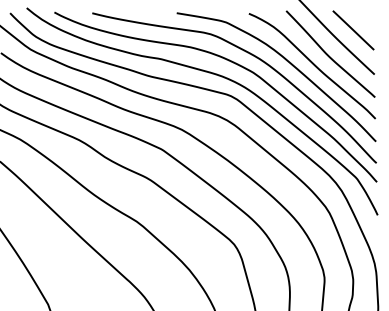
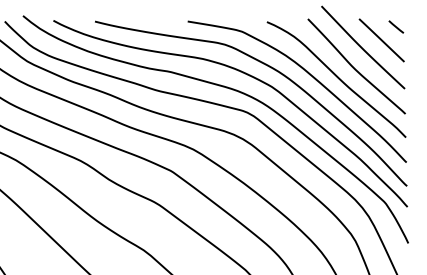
line: (366, 18) -> (396, 27), added

